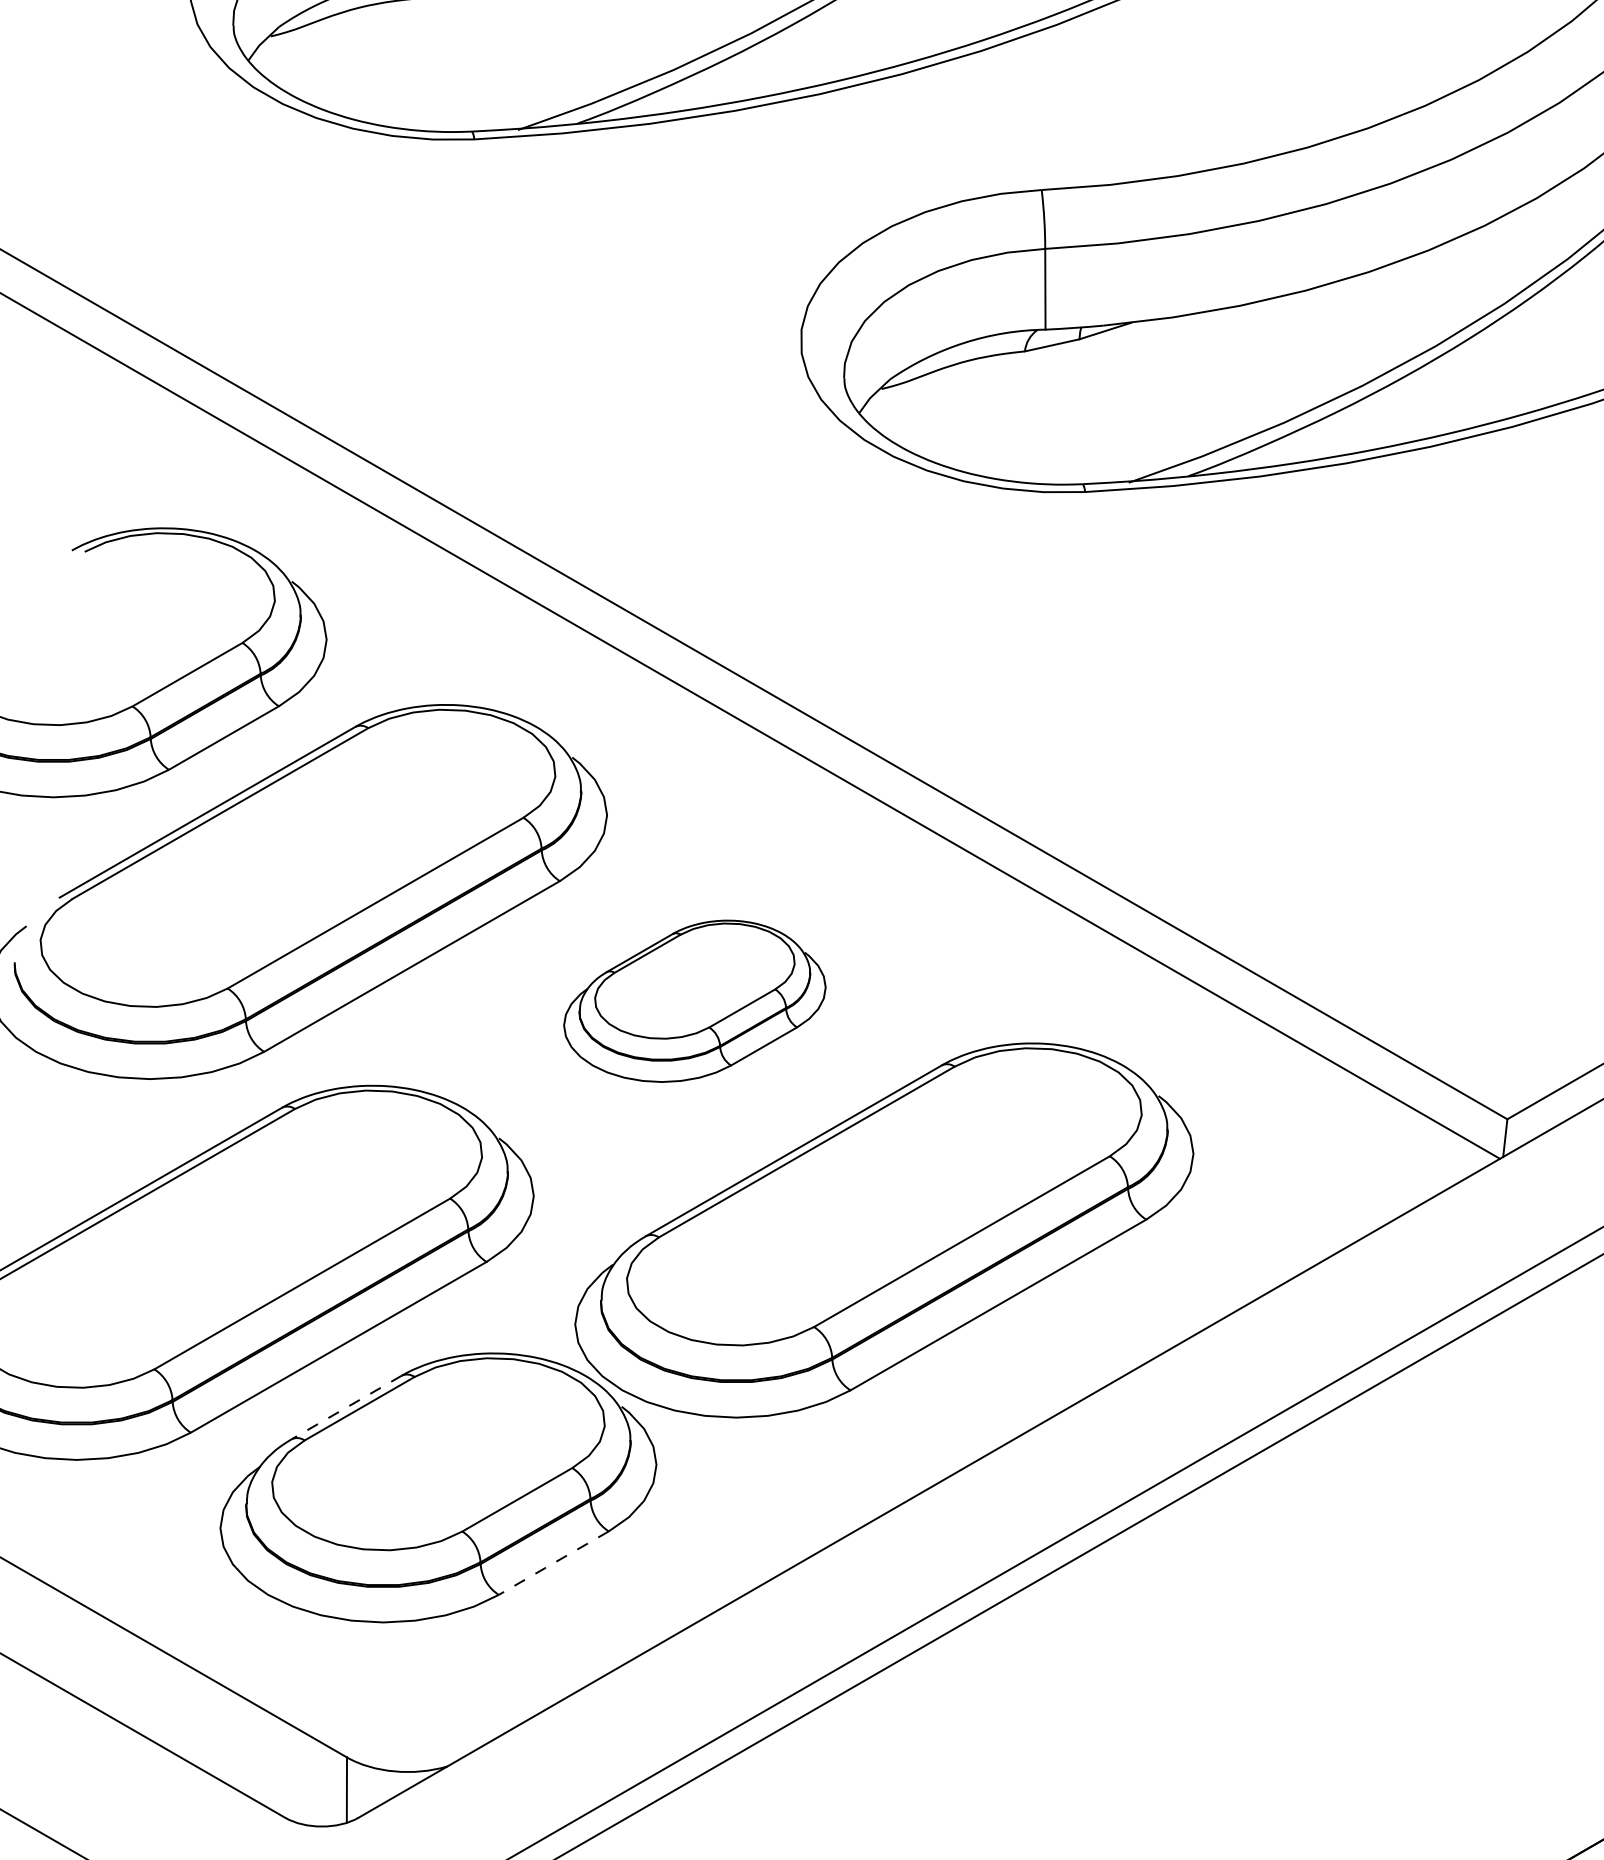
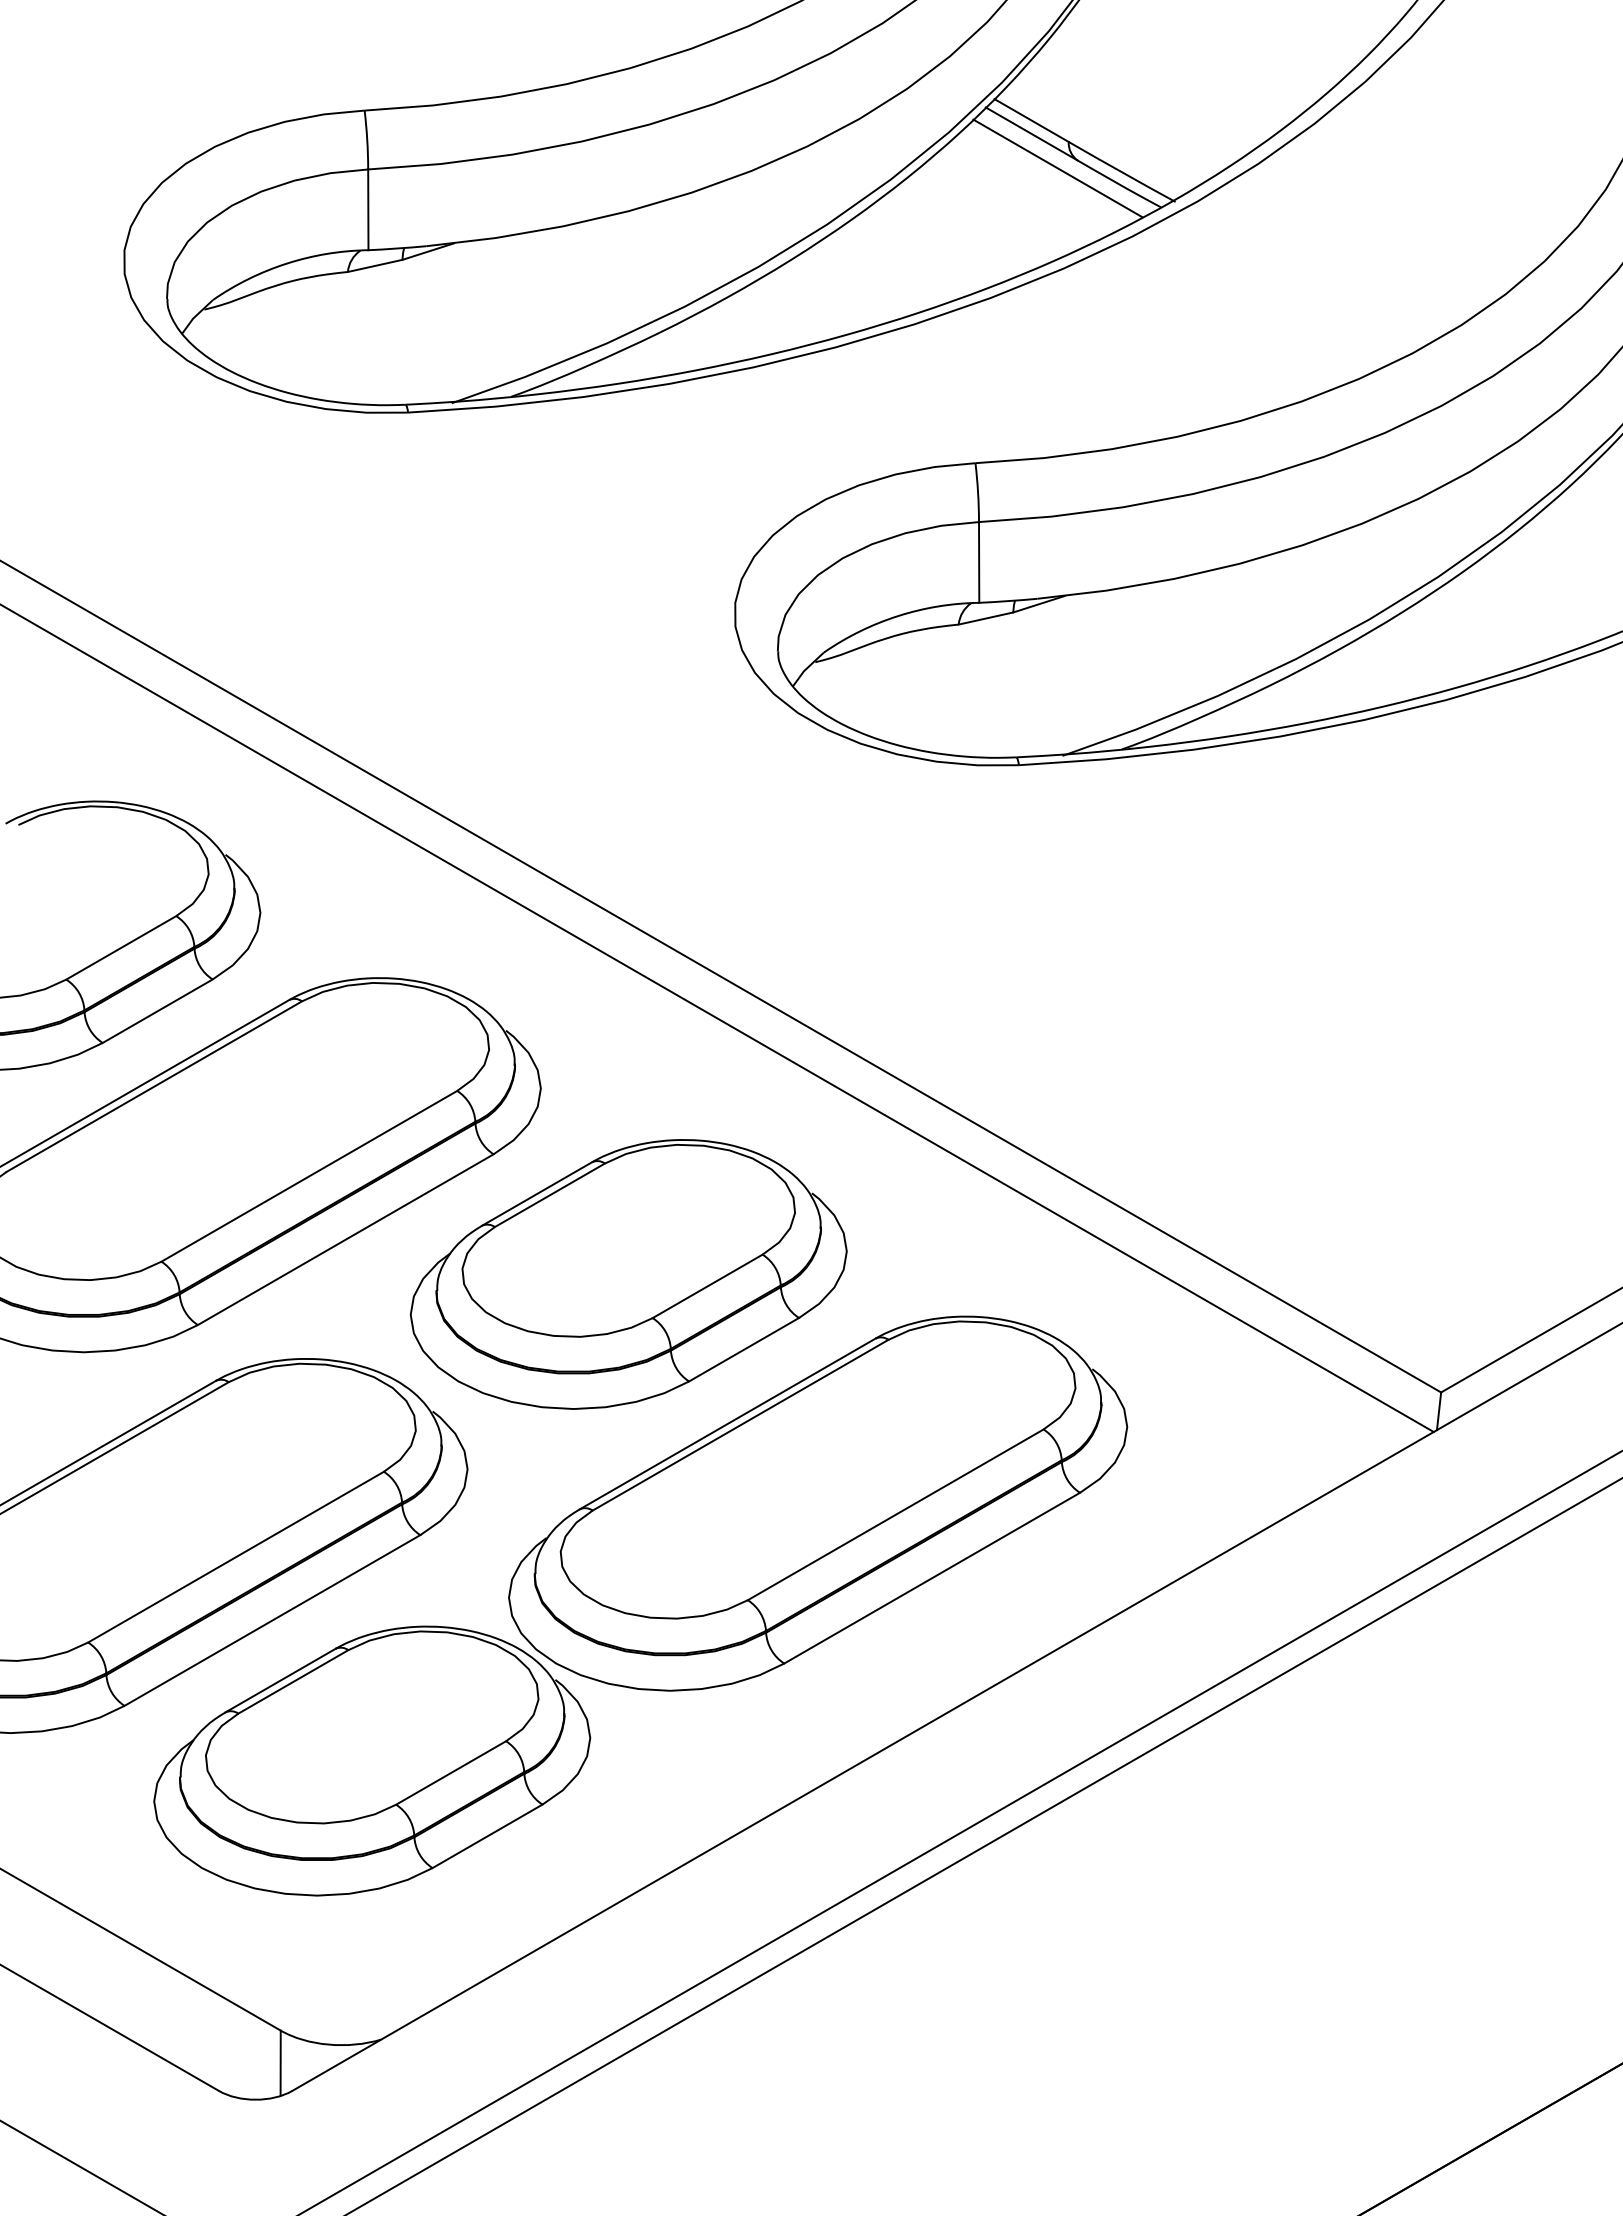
part: (694, 1001) -> (628, 1274), size x1.67
line: (346, 1407) -> (280, 1680), dashed -> solid
line: (553, 1563) -> (487, 1836), dashed -> solid

